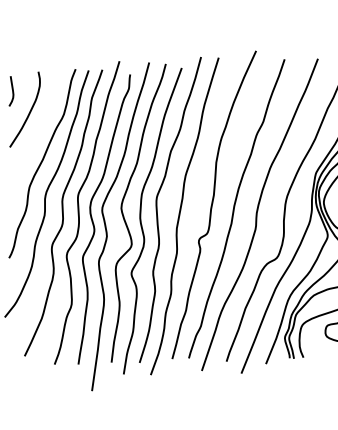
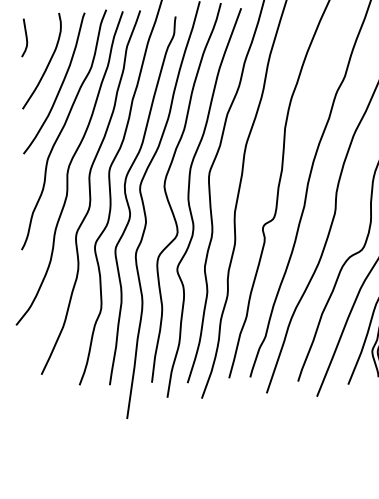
curve: (39, 128) -> (60, 85), added

